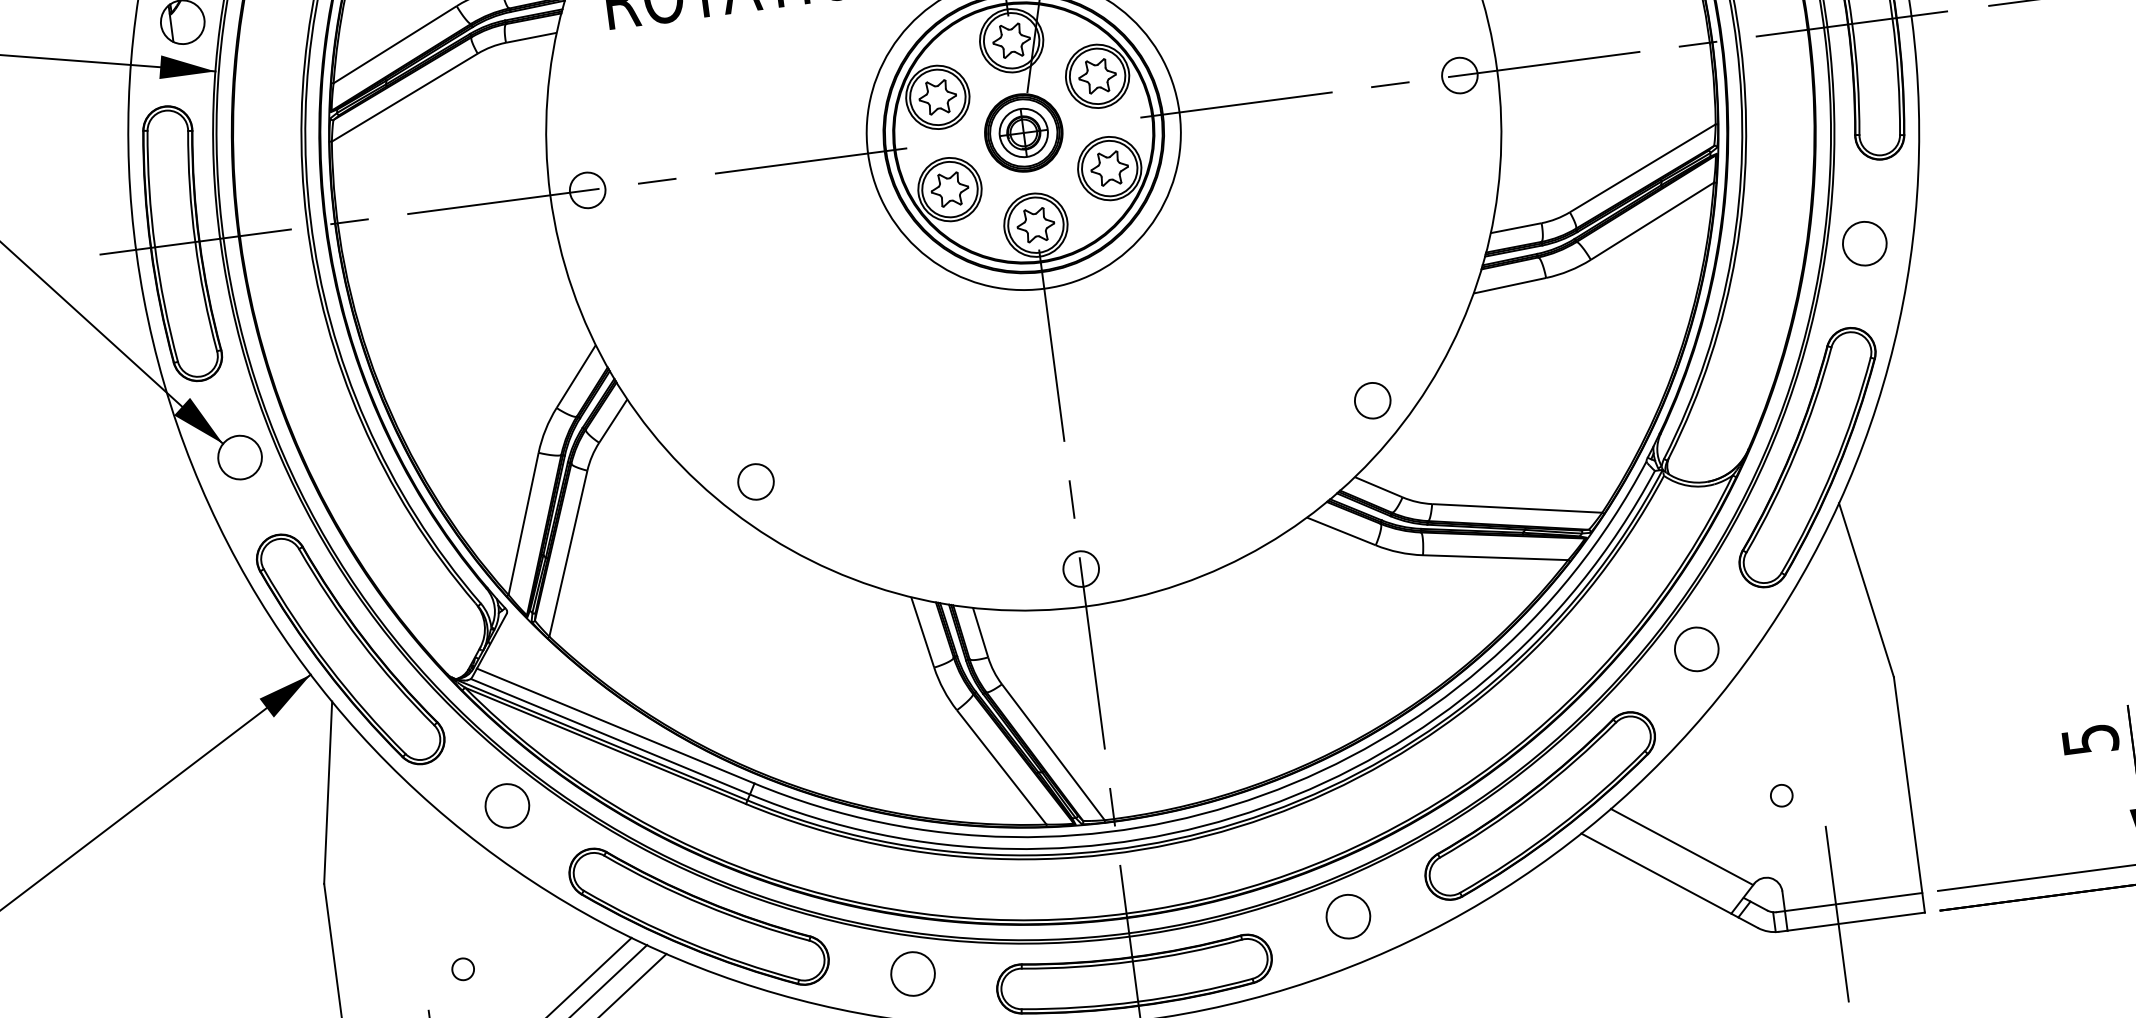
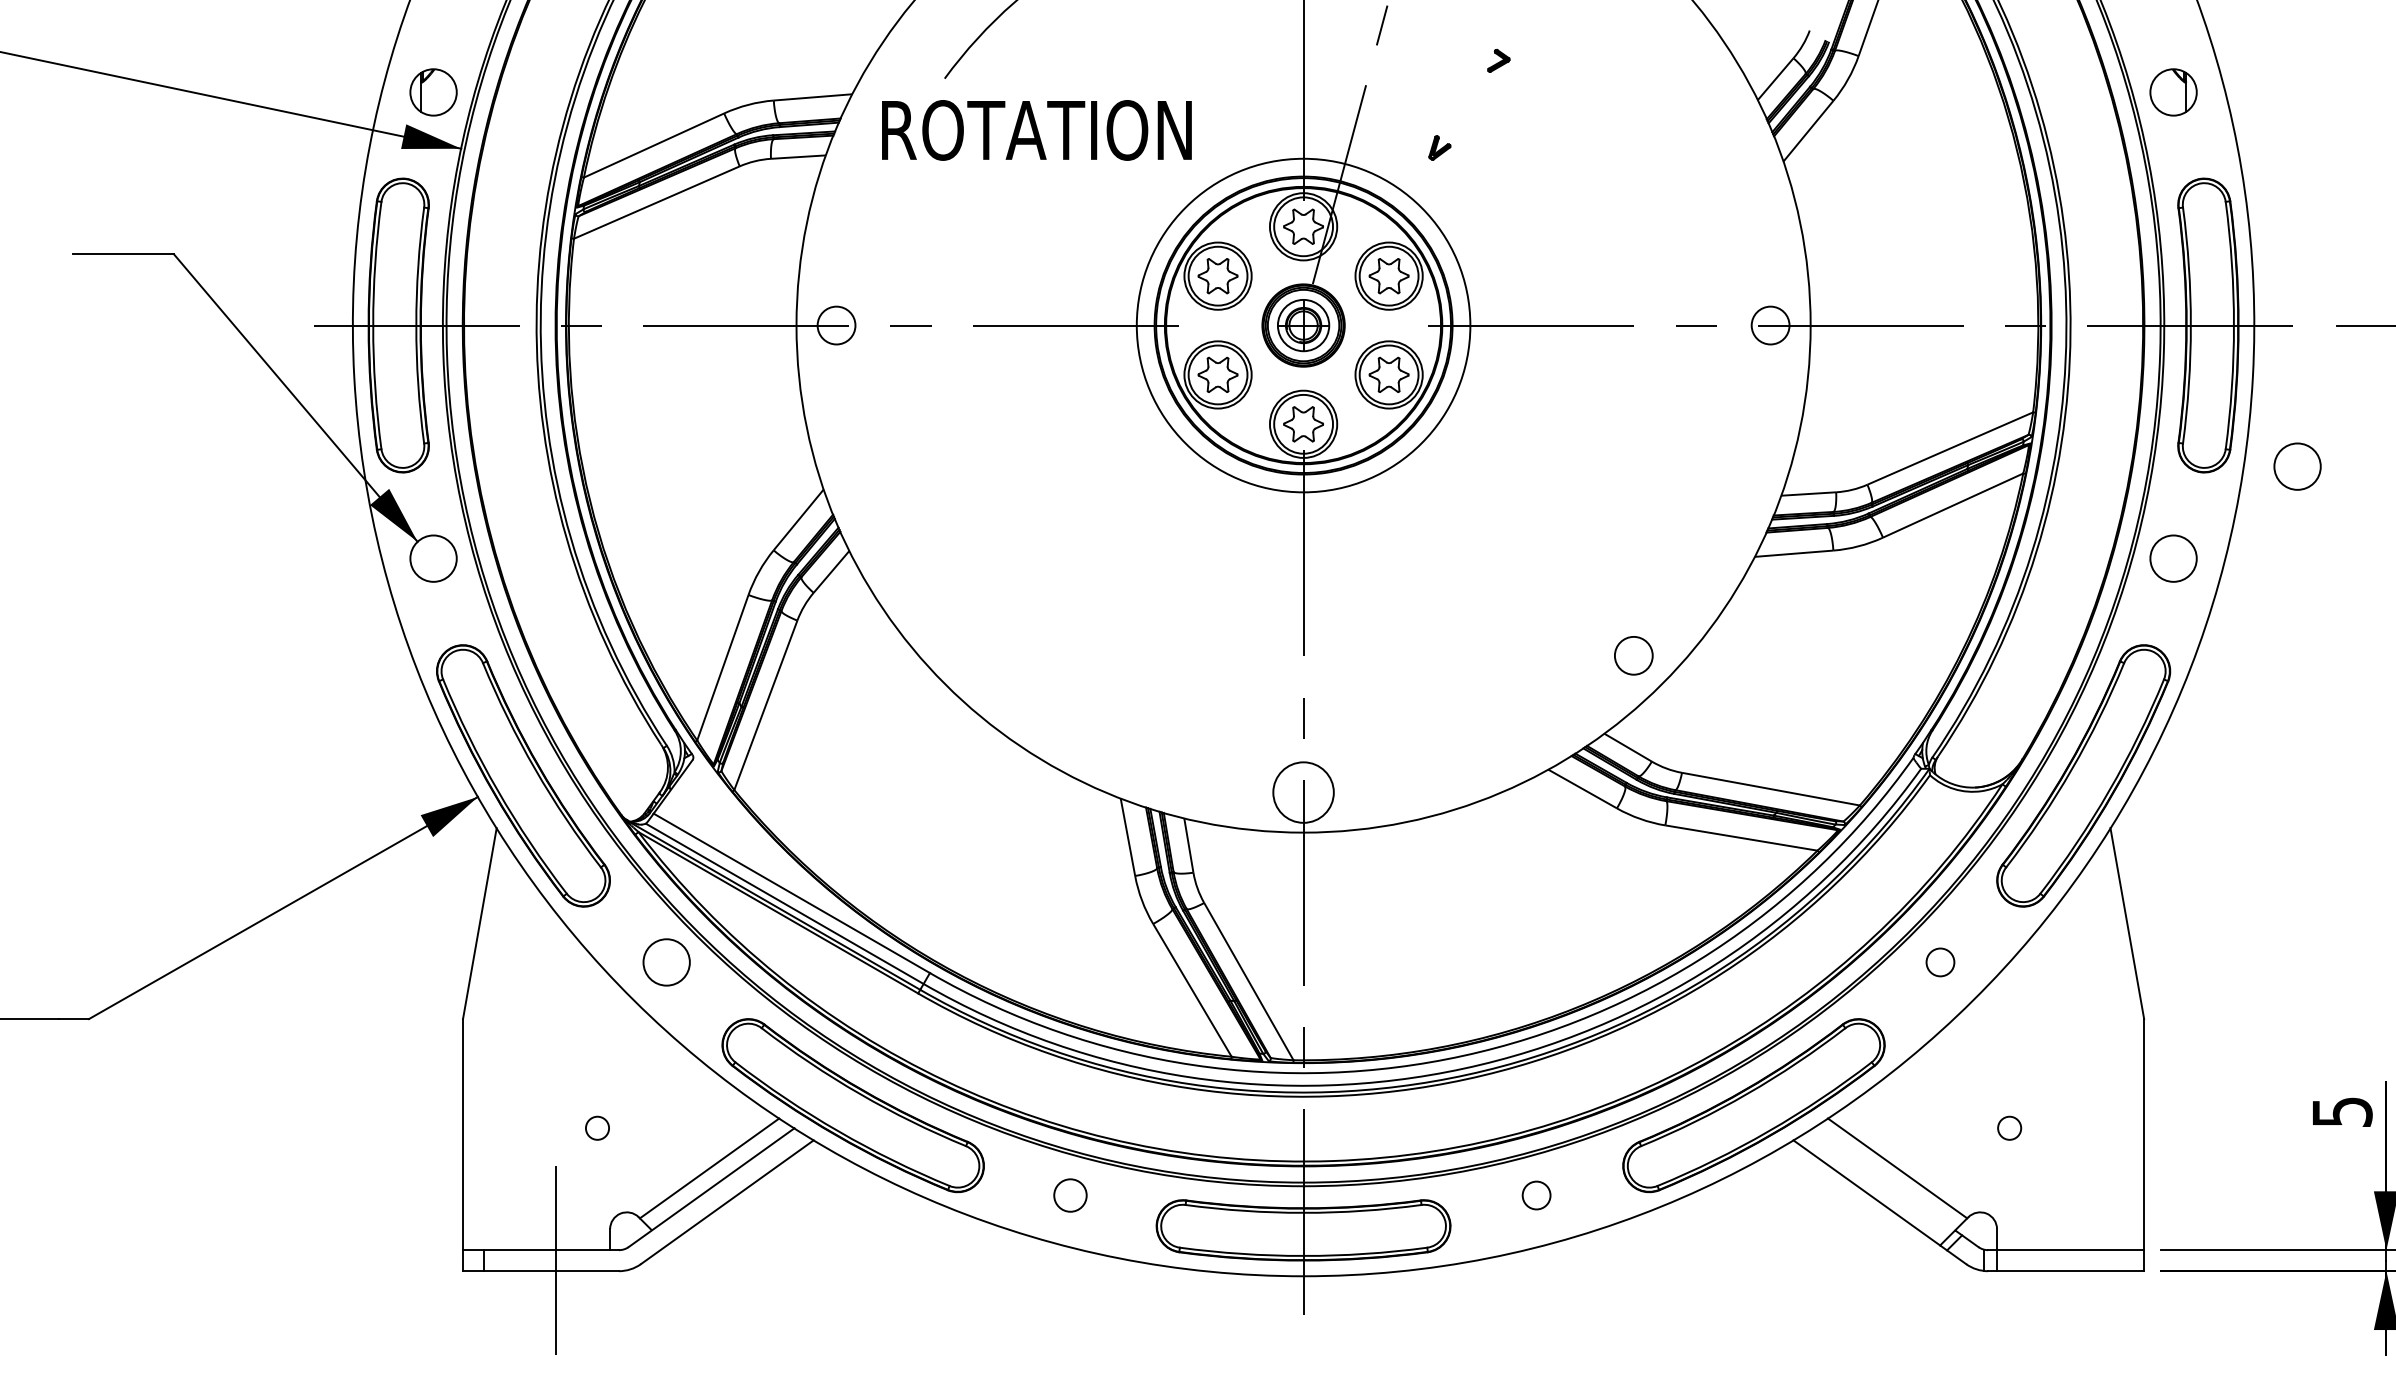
circle: (1969, 142) -> (2297, 466), added
circle: (756, 481) -> (973, 655), removed
circle: (1081, 568) -> (1303, 792), size x1.6
circle: (1696, 649) -> (1940, 962), size x0.6
line: (1837, 914) -> (2051, 1260), removed
circle: (1348, 916) -> (1536, 1195), size x0.6
circle: (913, 973) -> (1070, 1195), size x0.7

